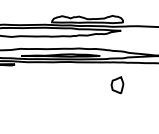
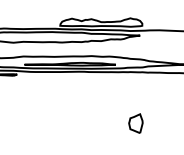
part: (117, 85) -> (135, 123), moved

